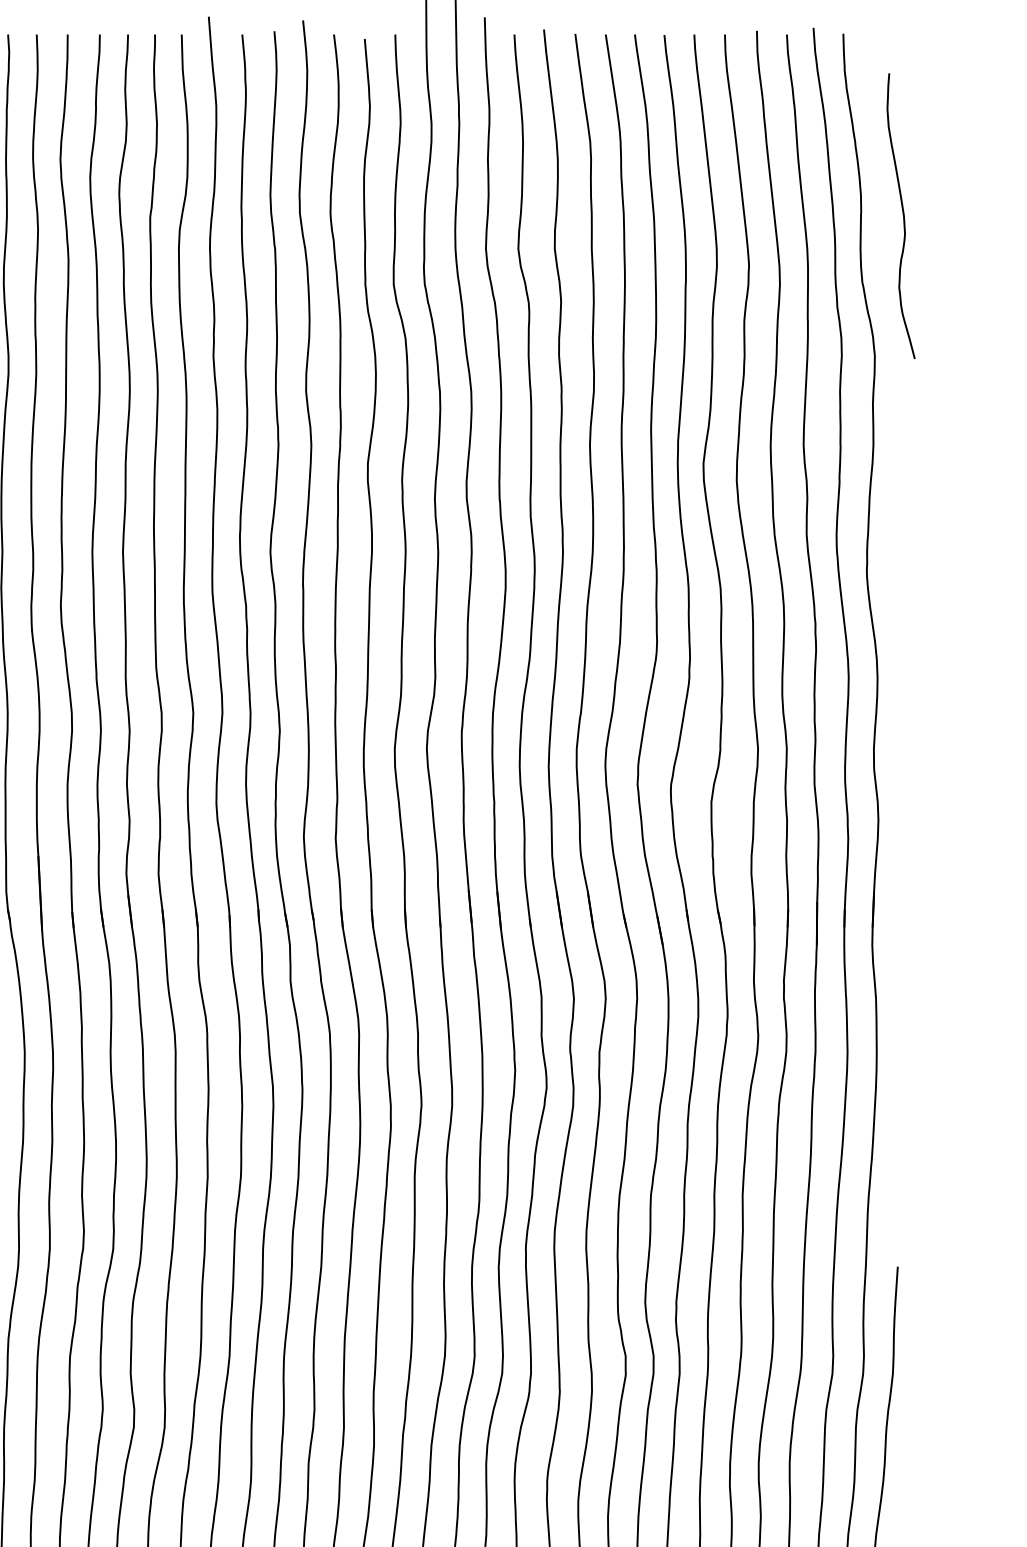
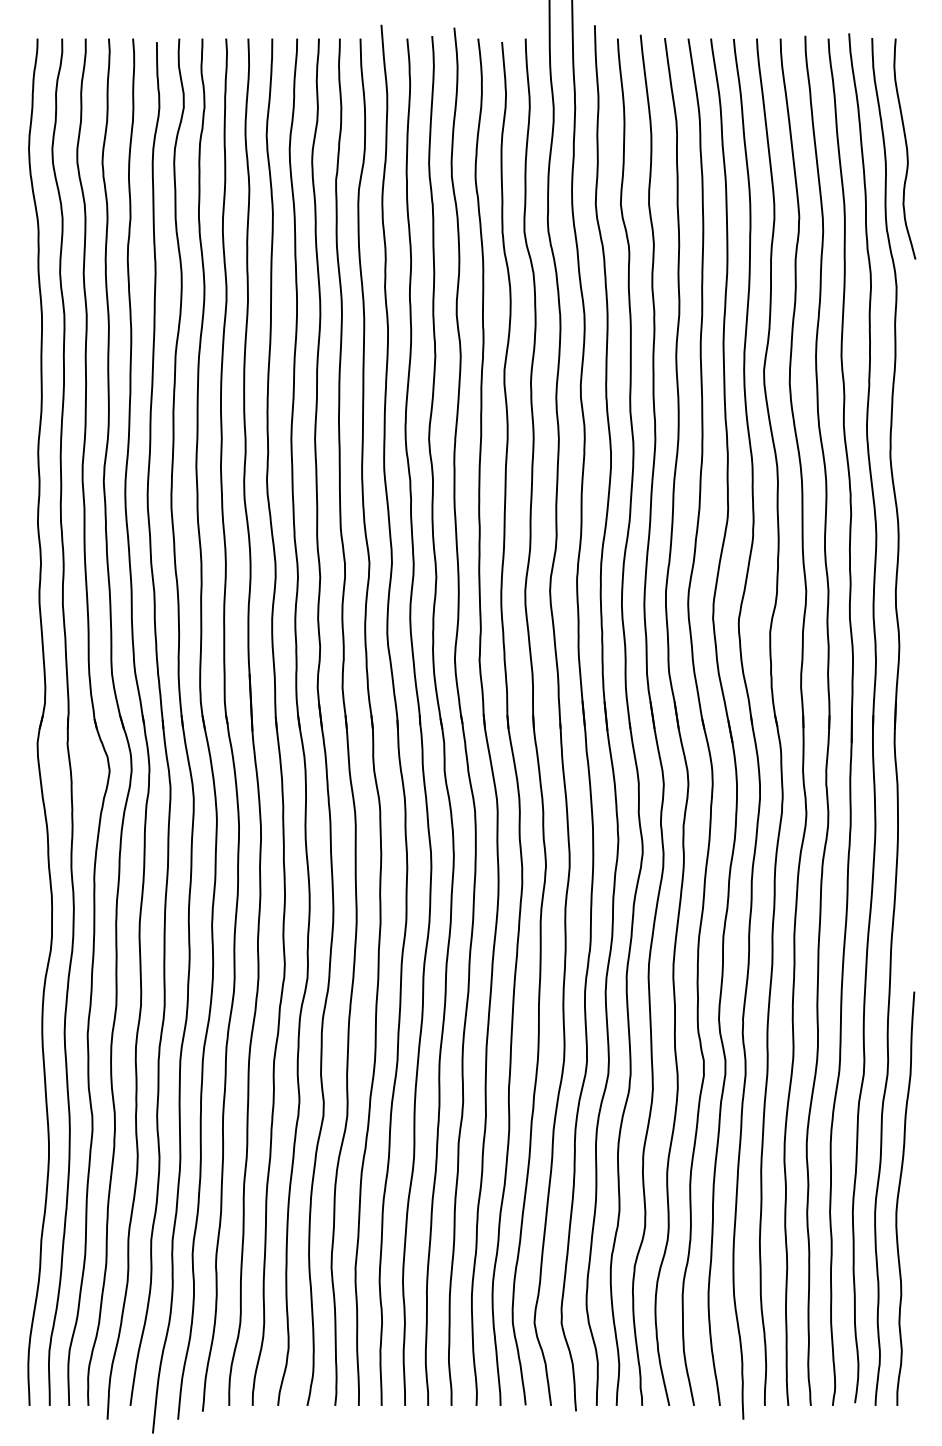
curve: (903, 215) -> (906, 148), moved

